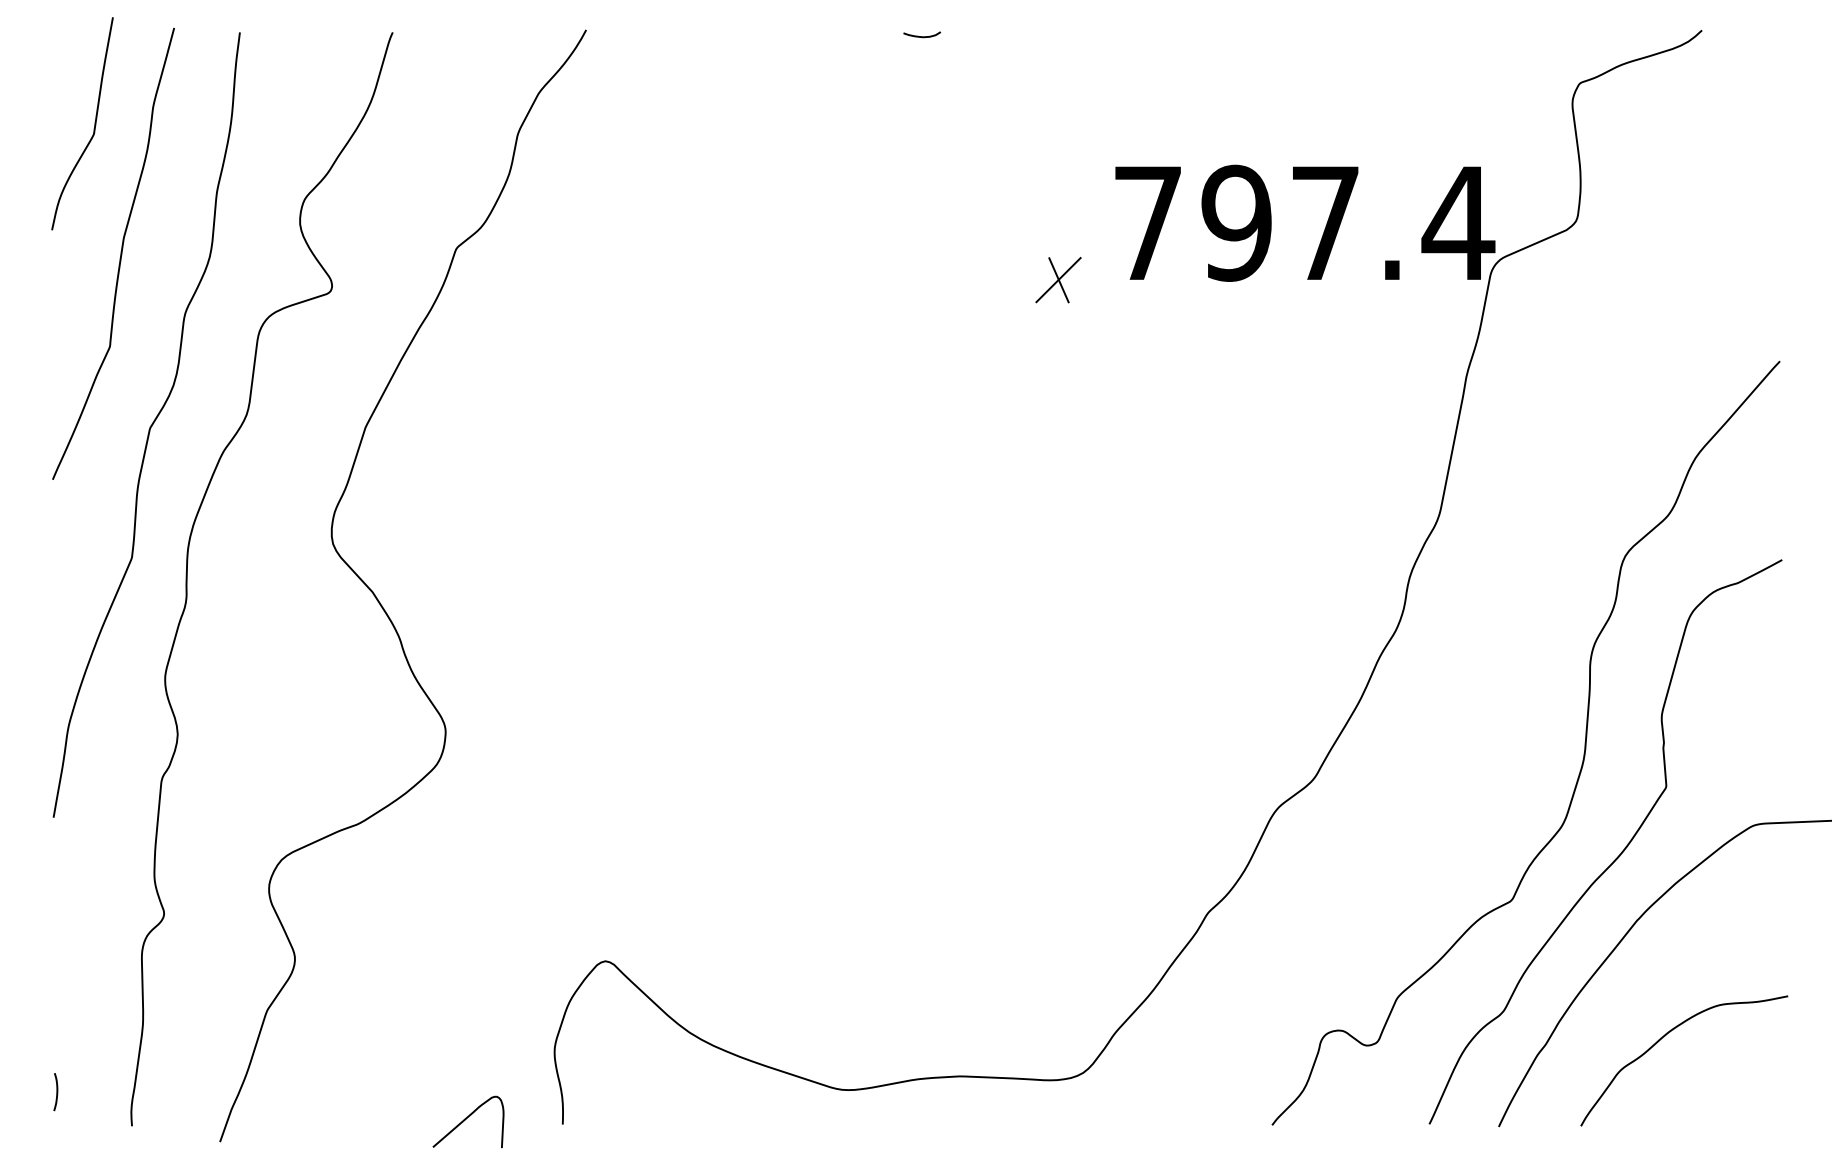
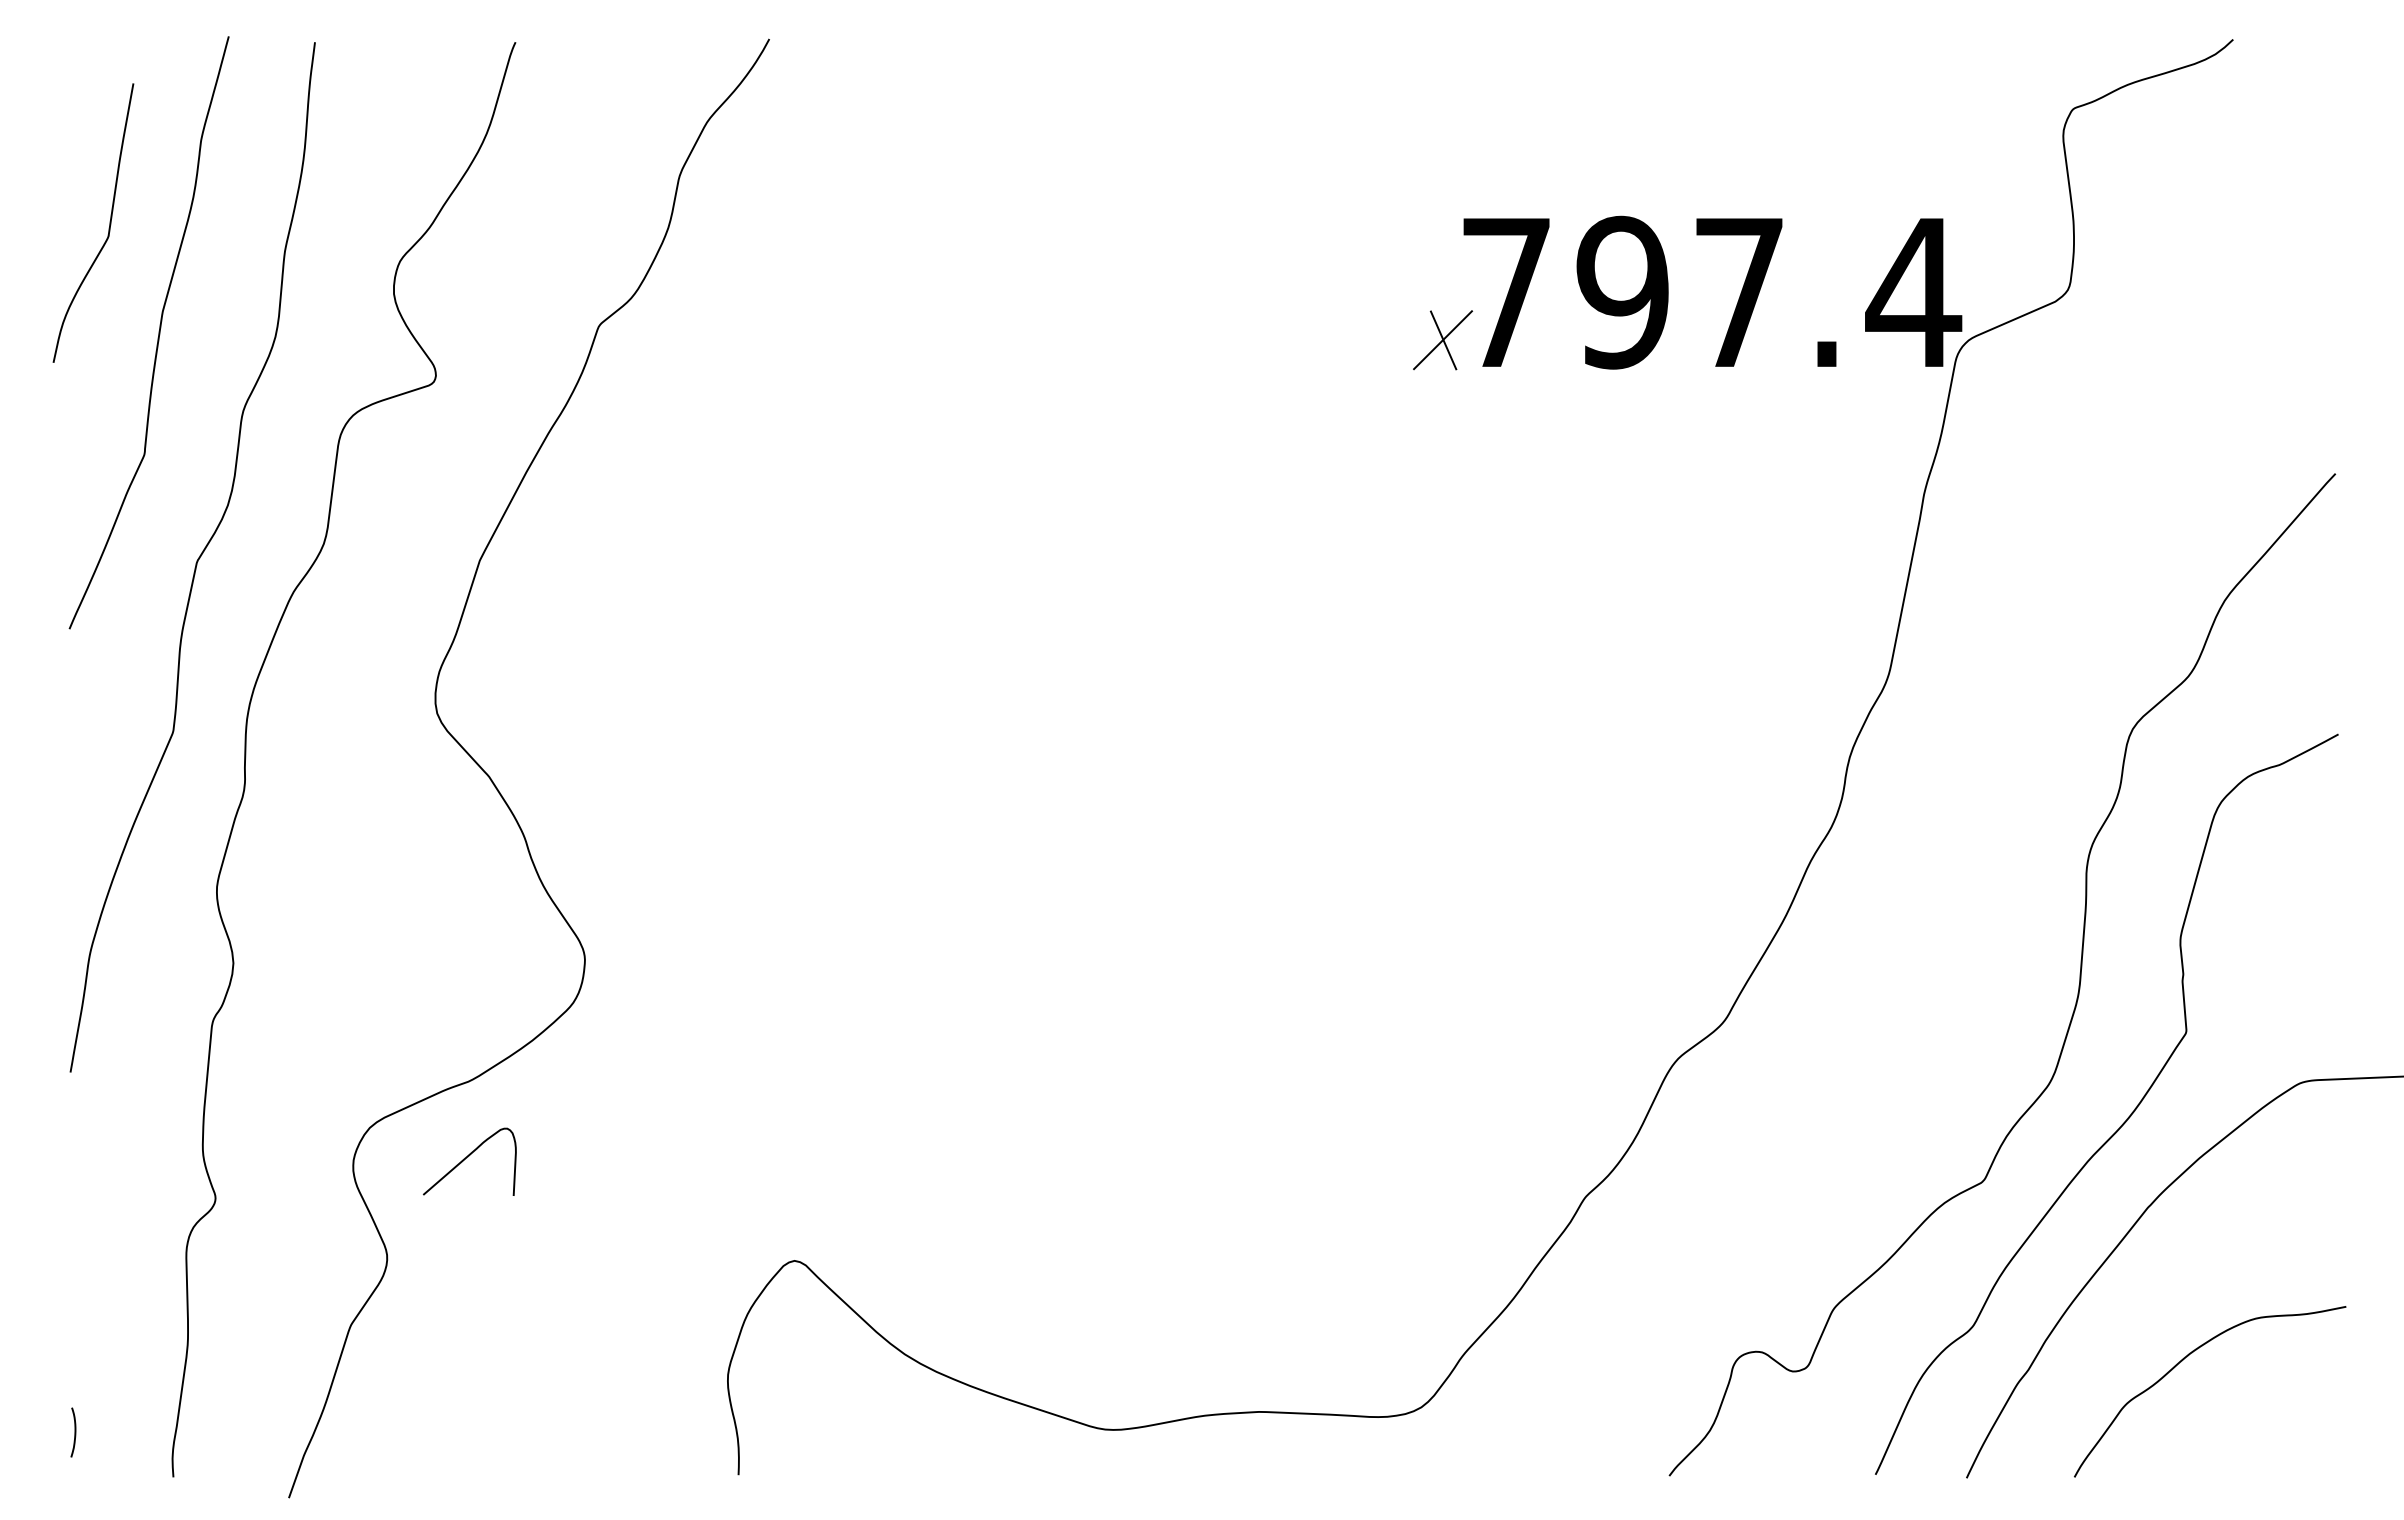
curve: (921, 36) -> (1209, 47), removed
curve: (94, 123) -> (109, 222), moved
part: (1058, 280) -> (1442, 340), moved
curve: (467, 1118) -> (468, 1157), moved

